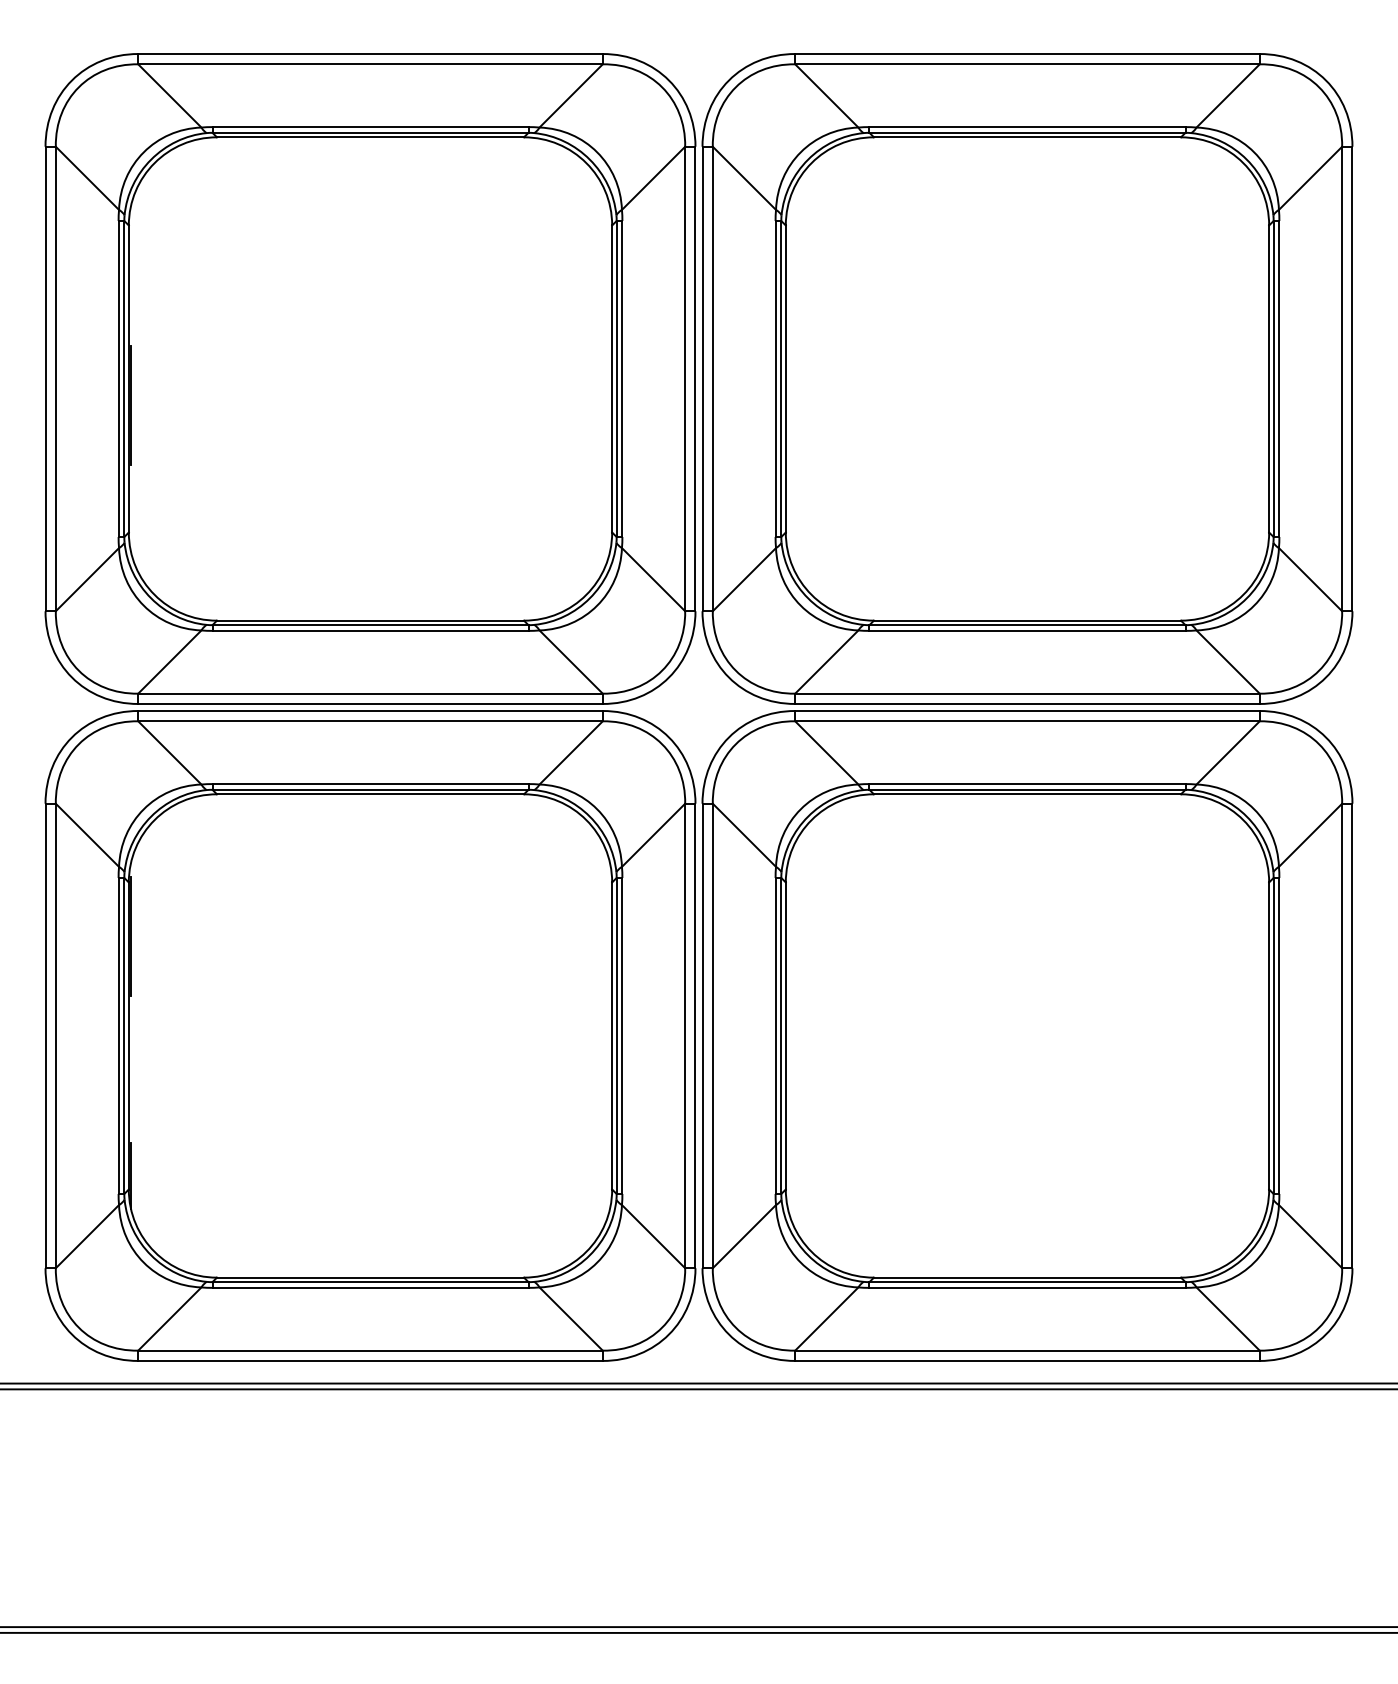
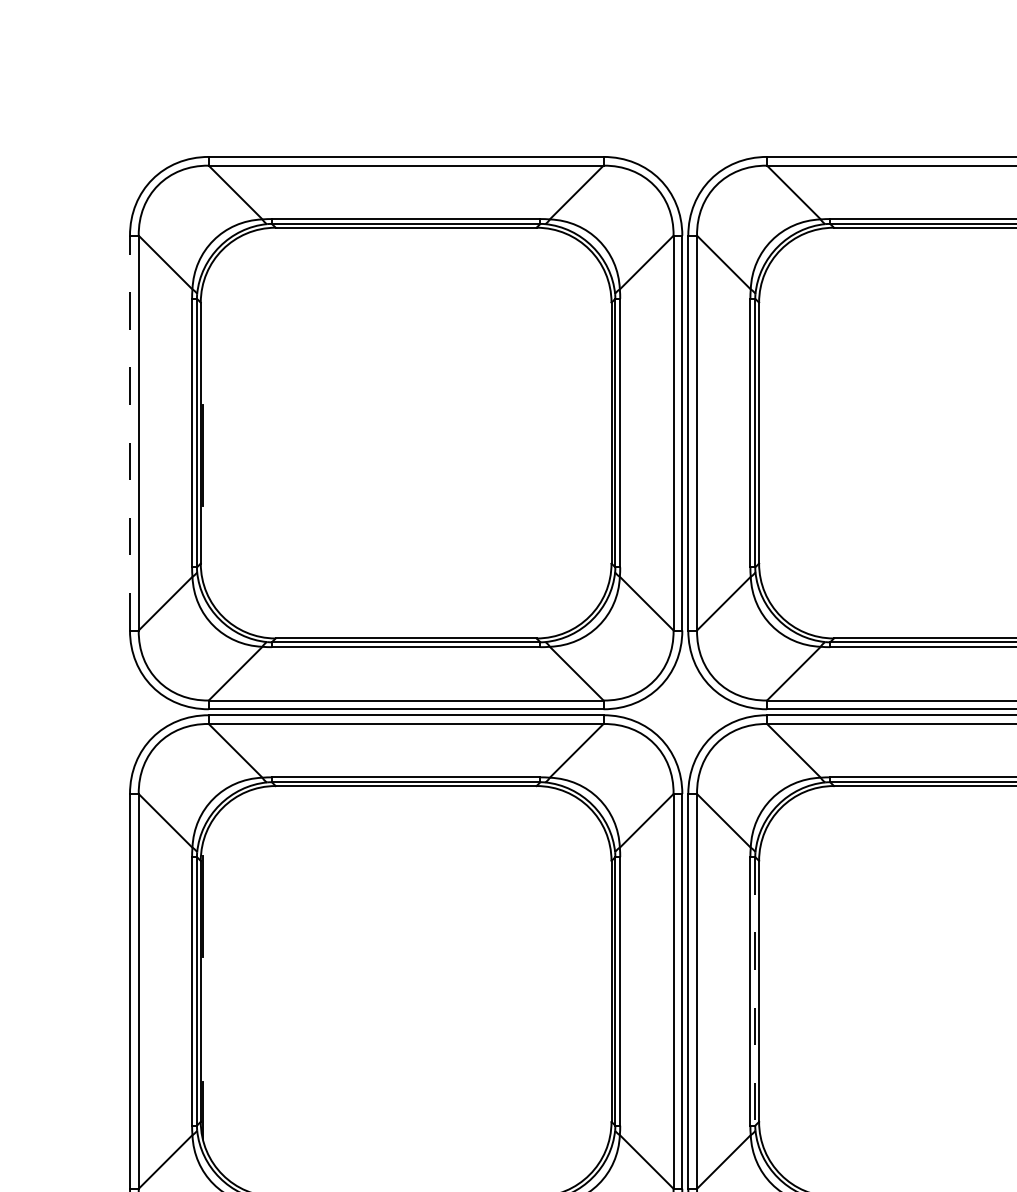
line: (45, 378) -> (129, 432), solid -> dashed
line: (781, 1036) -> (755, 991), solid -> dashed

